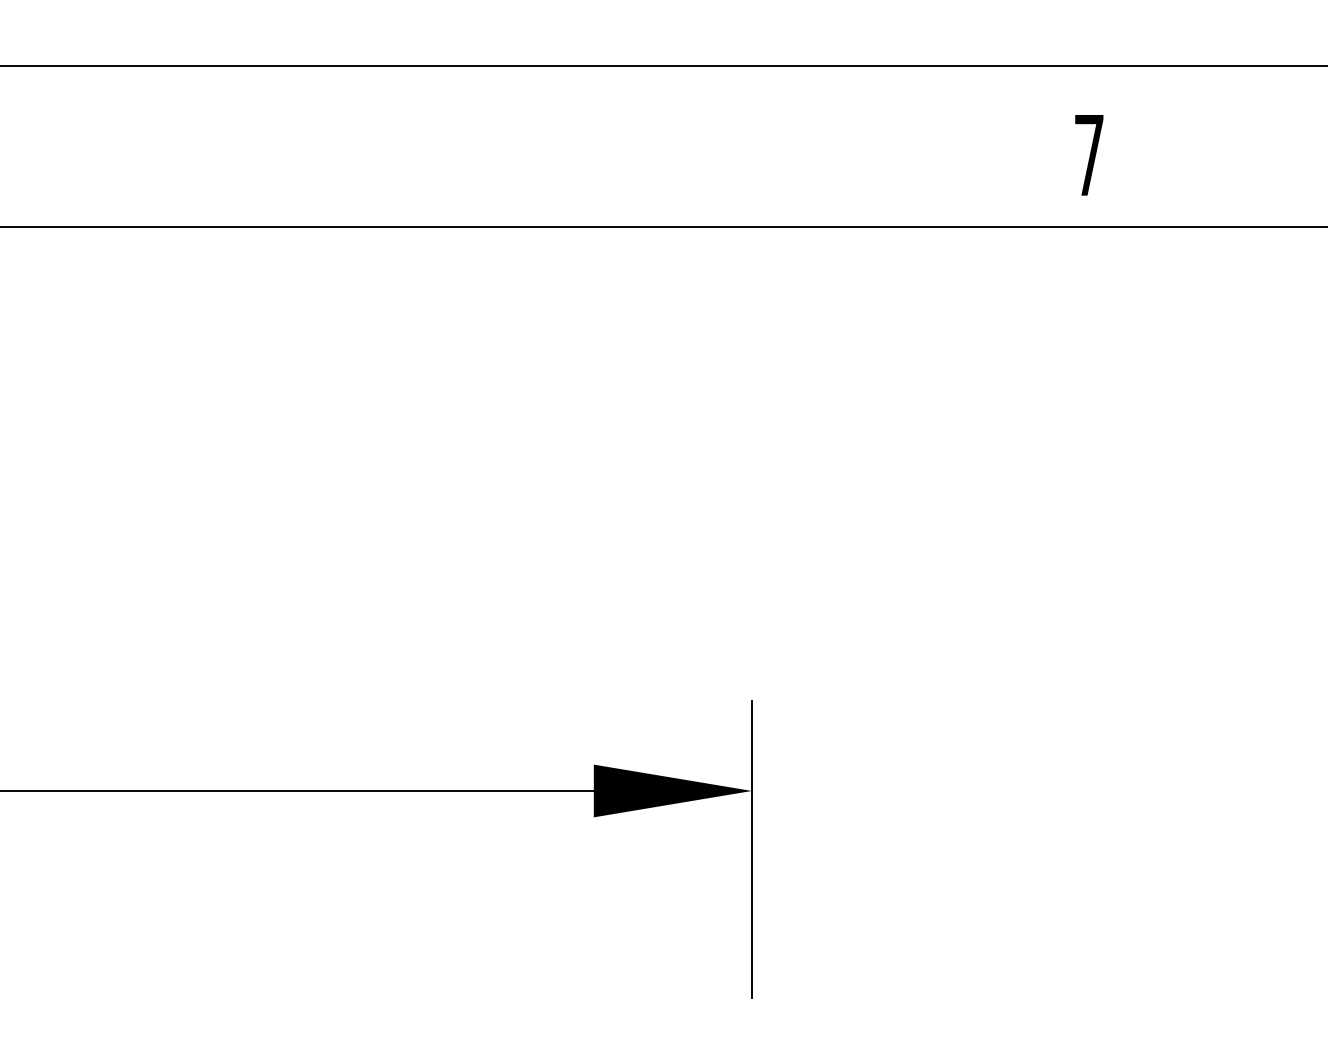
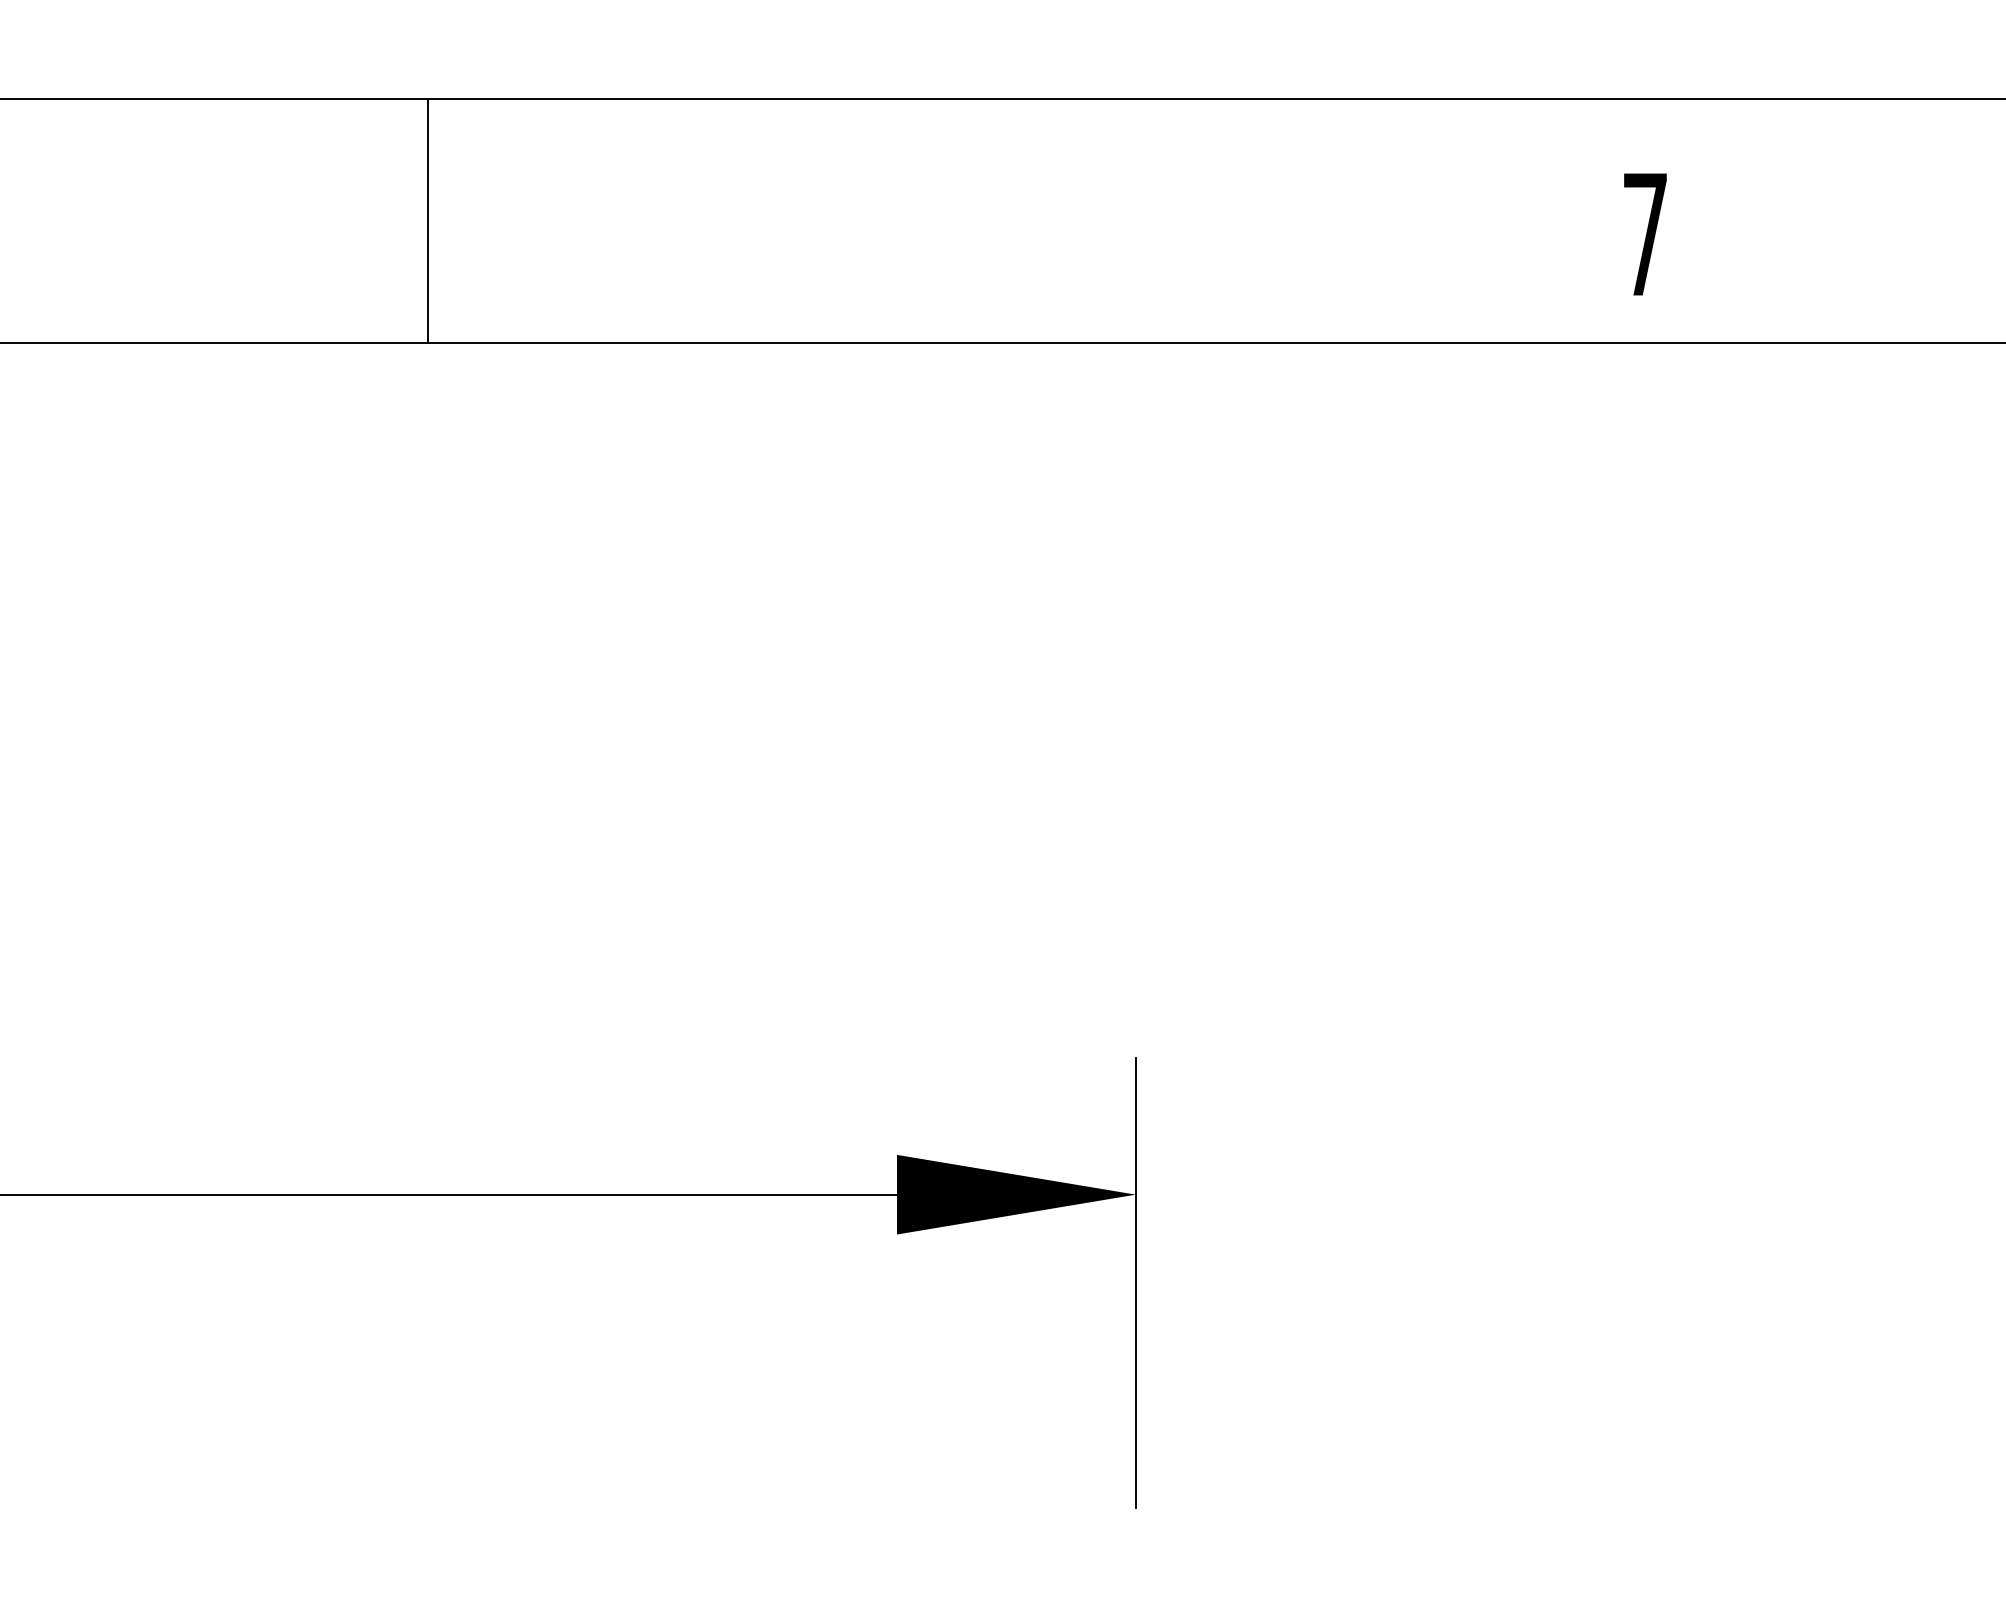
line: (283, 146) -> (428, 221), added

